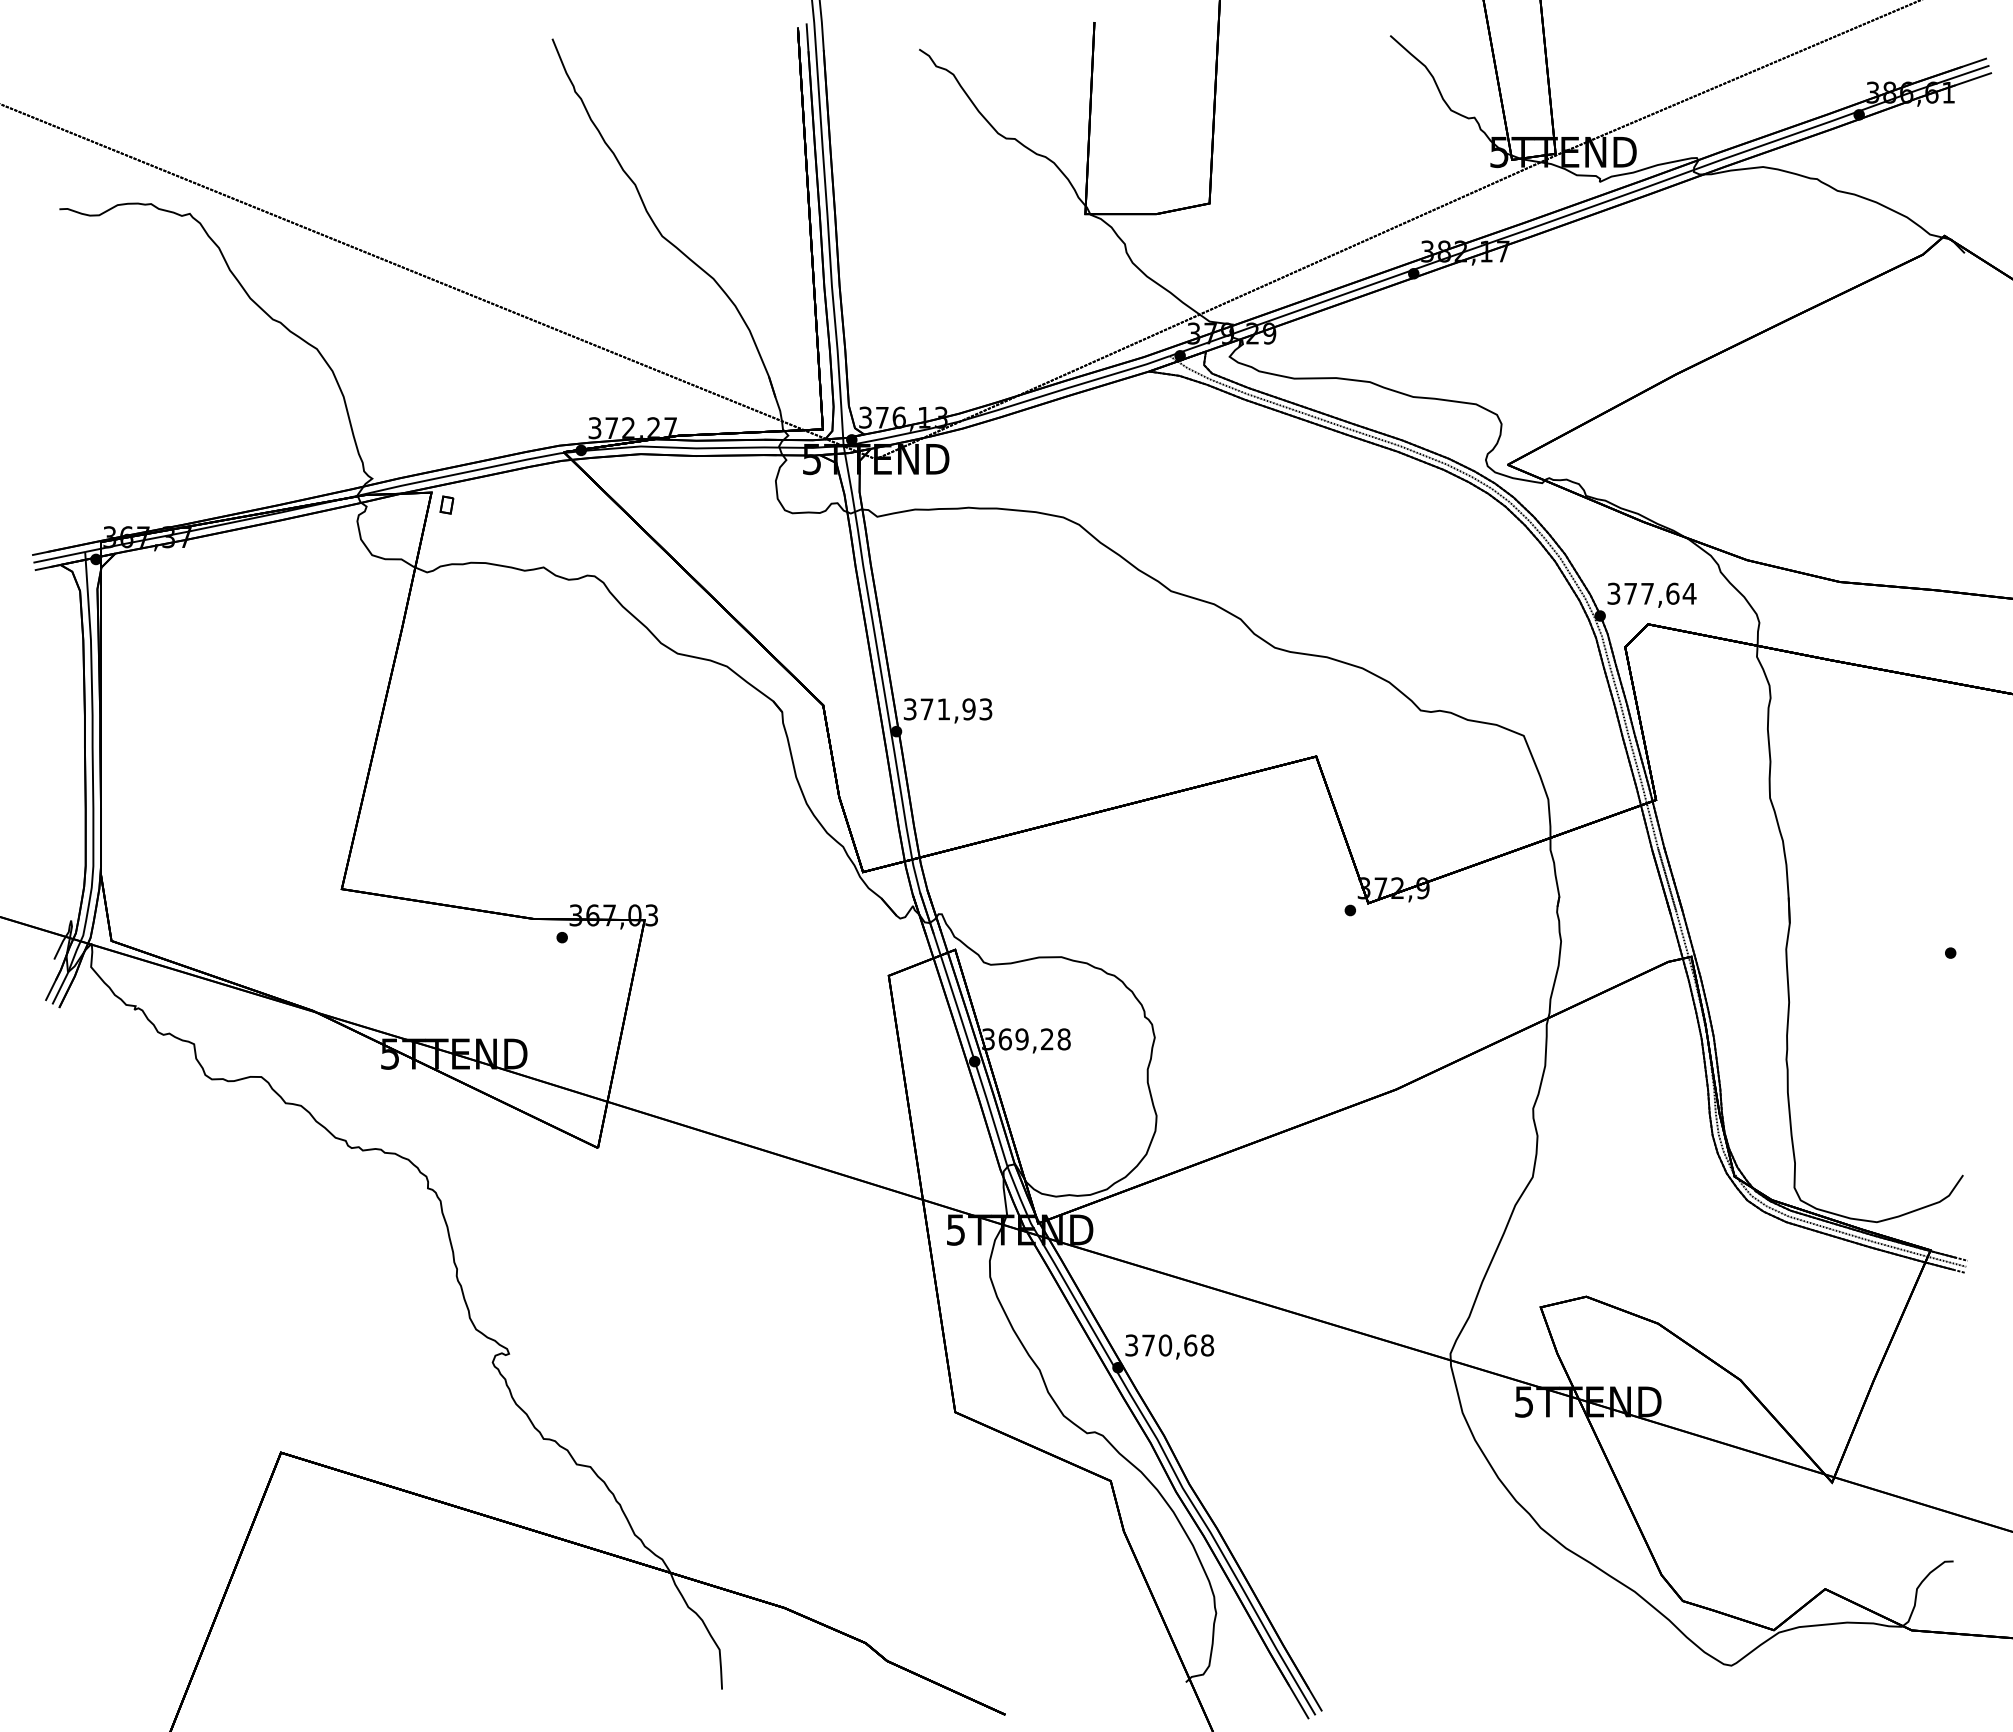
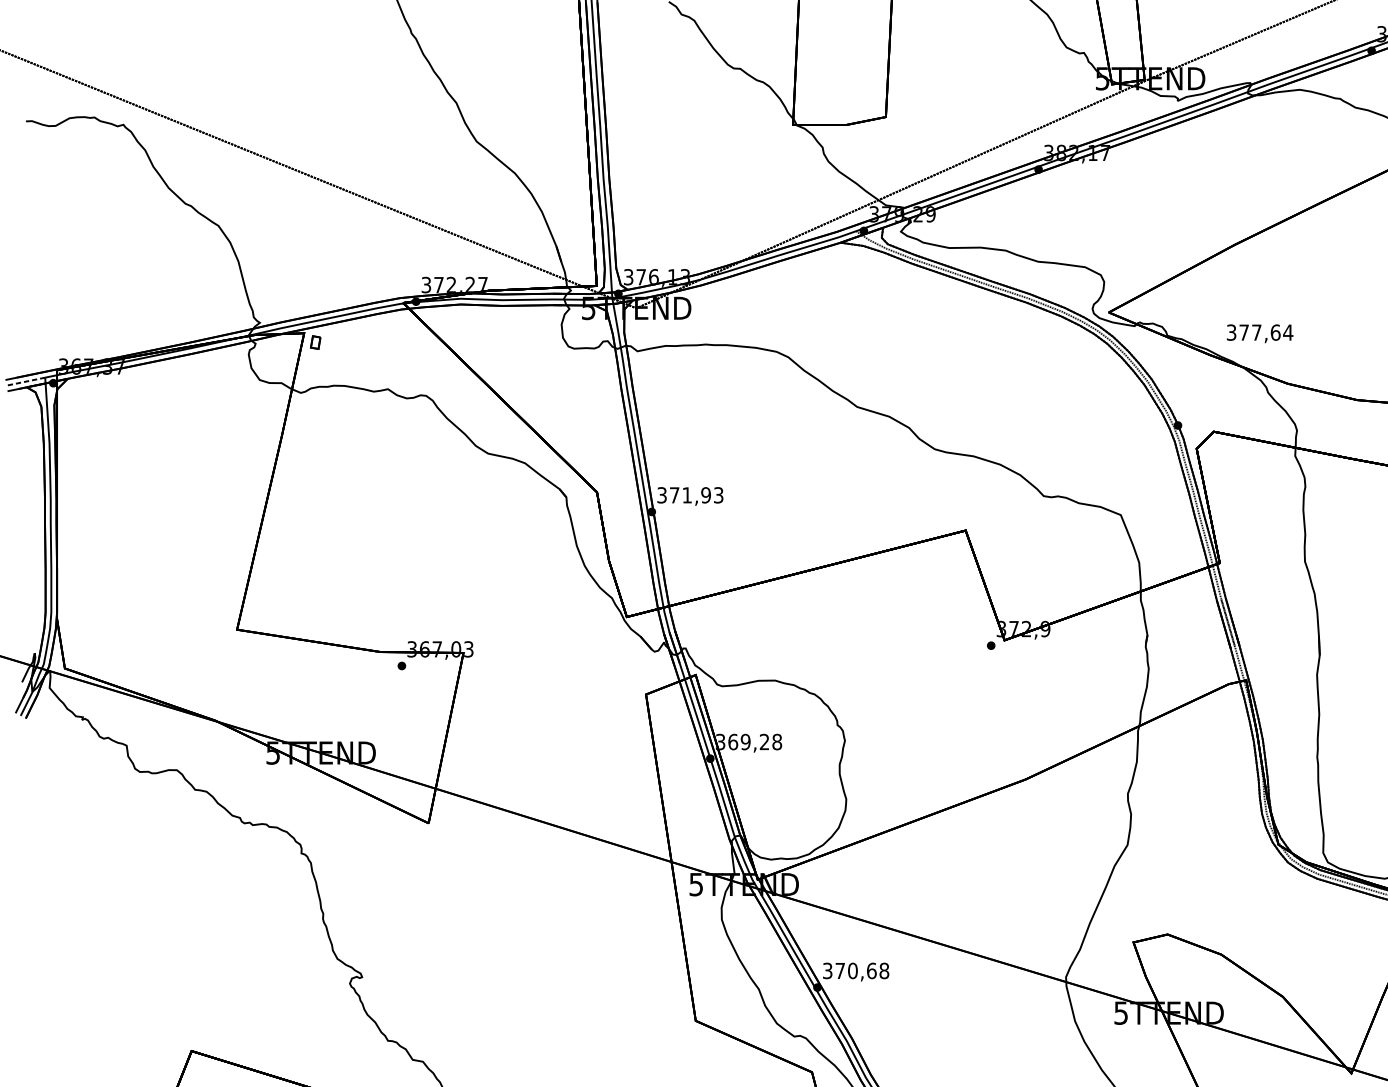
line: (58, 557) -> (25, 381), solid -> dashed
text: (1651, 594) -> (1259, 333), moved

